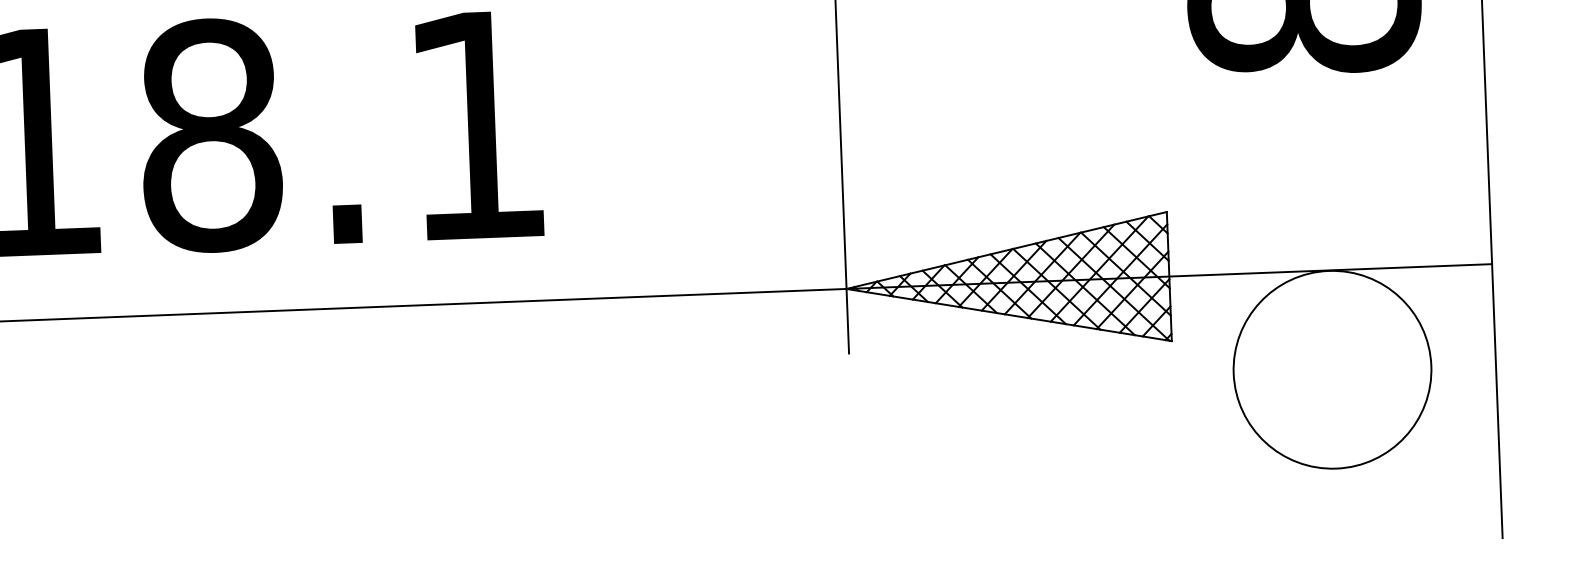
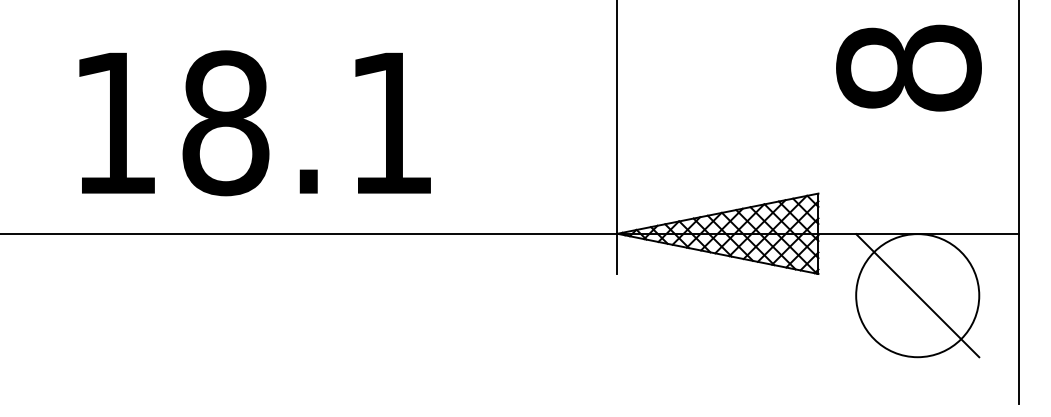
line: (1332, 369) -> (917, 295), added

